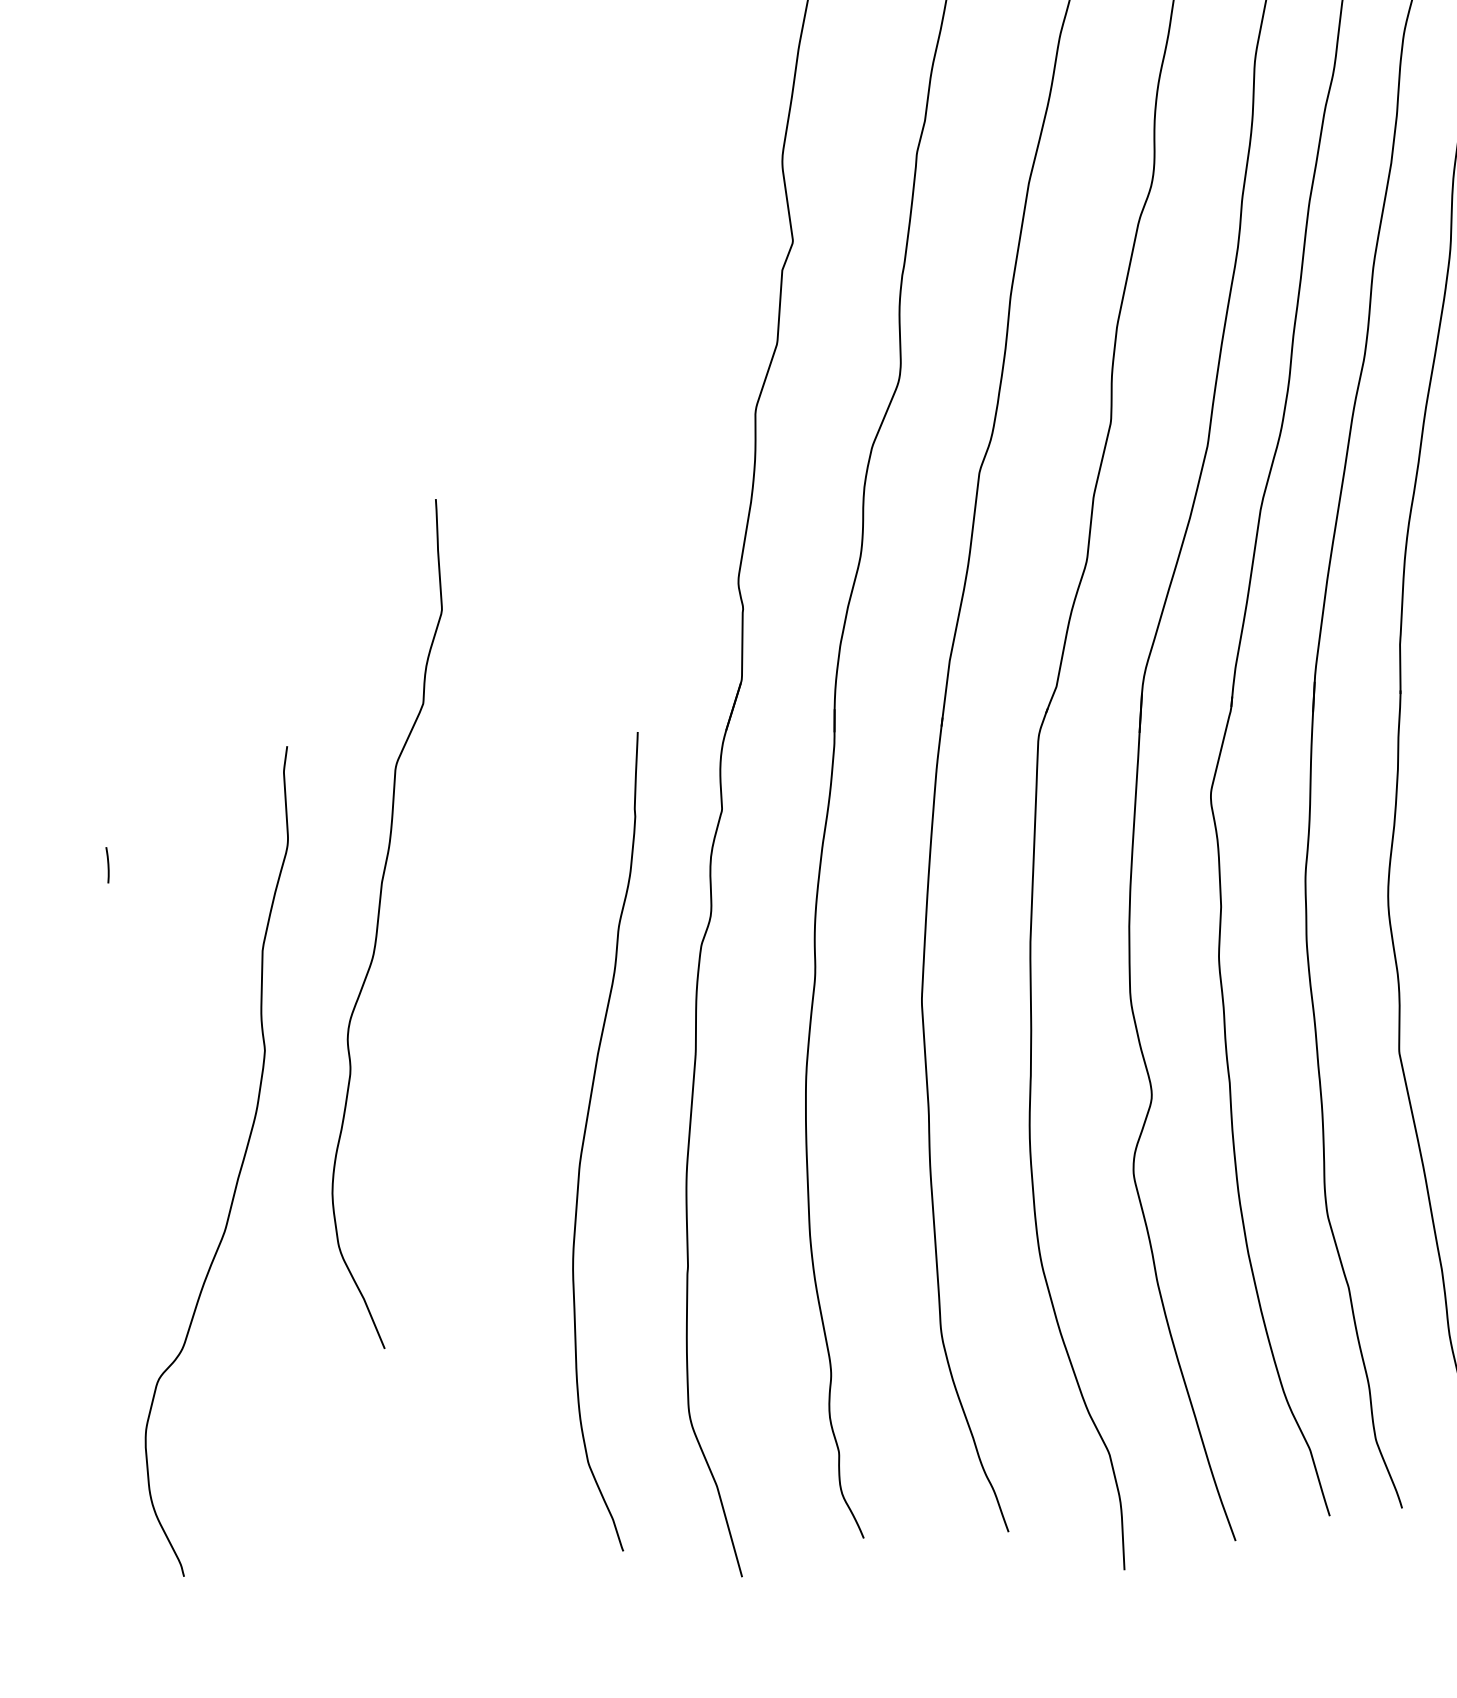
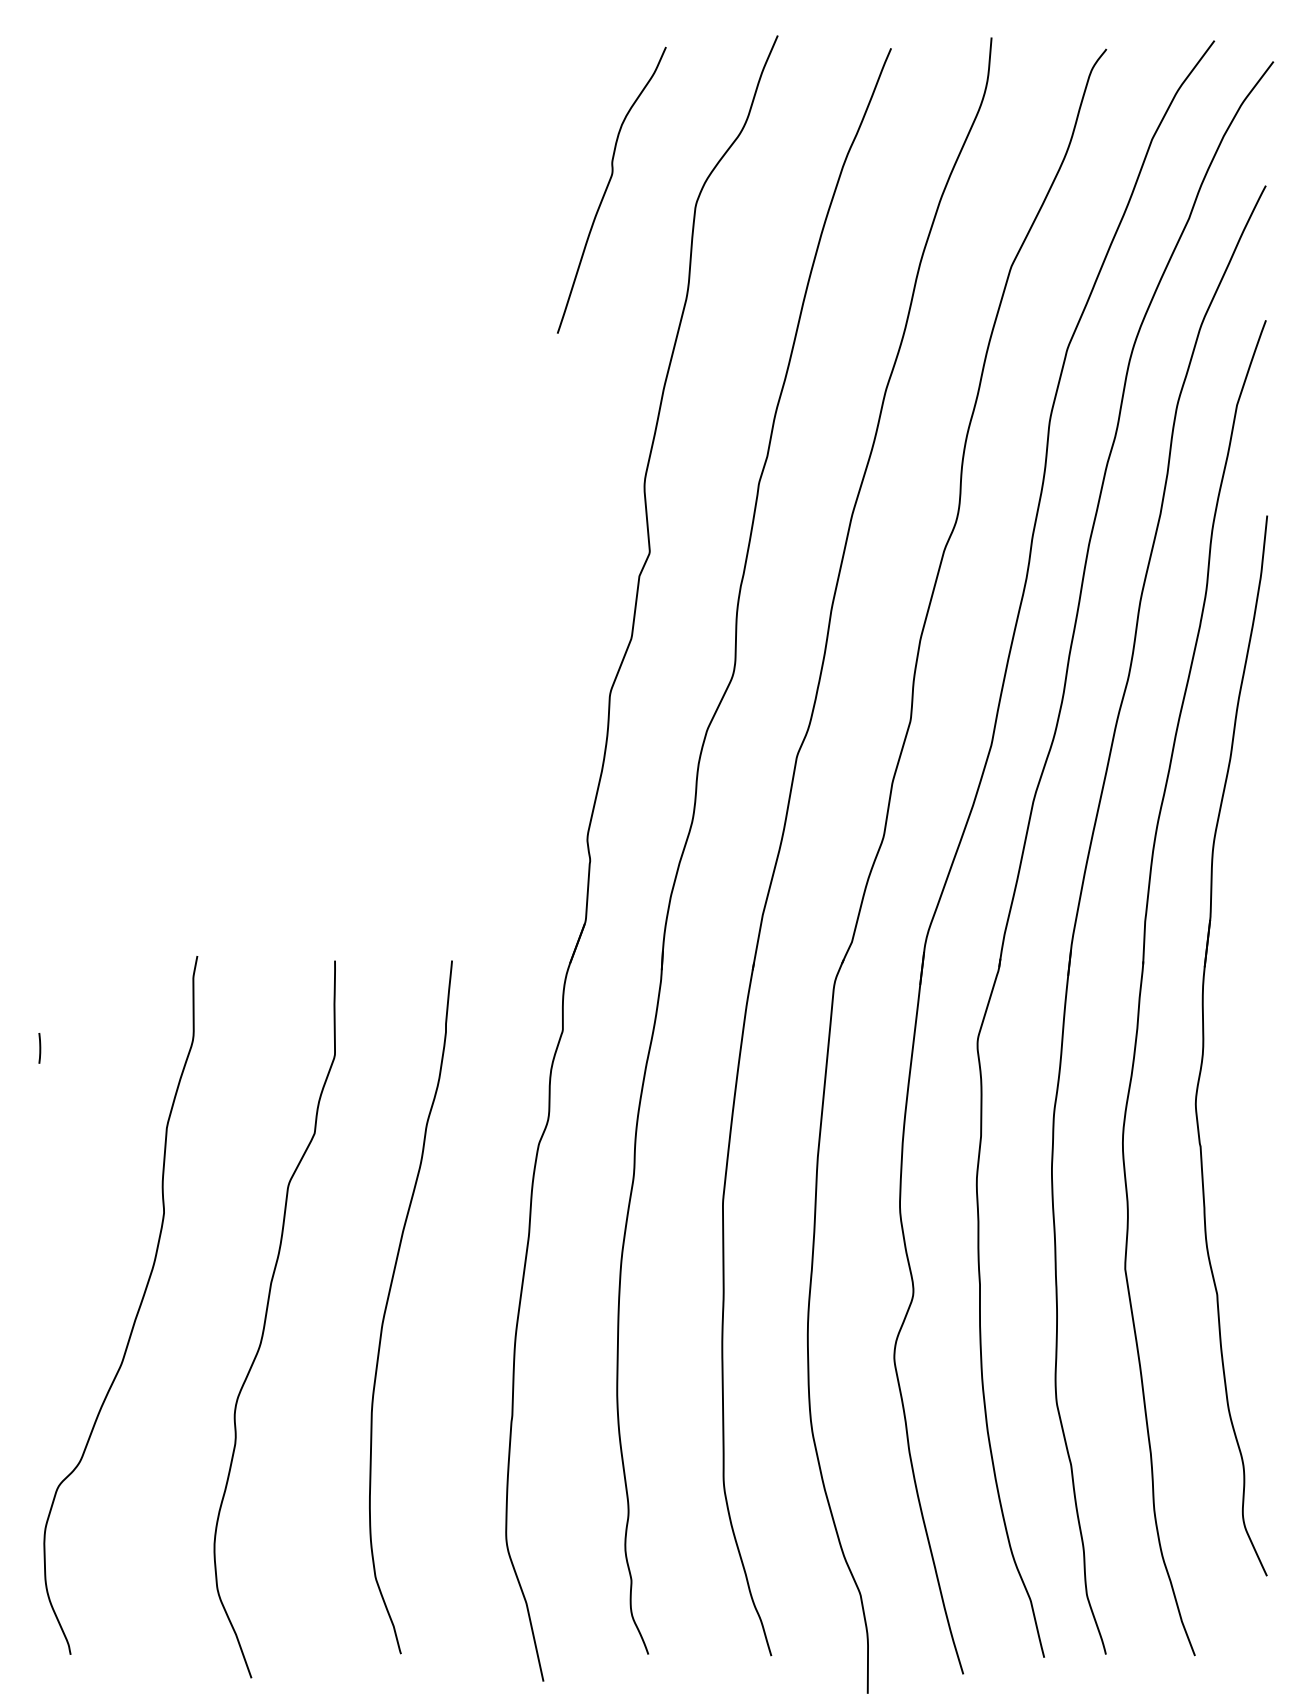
curve: (378, 925) -> (266, 1319), moved
curve: (585, 1138) -> (388, 1302), moved

